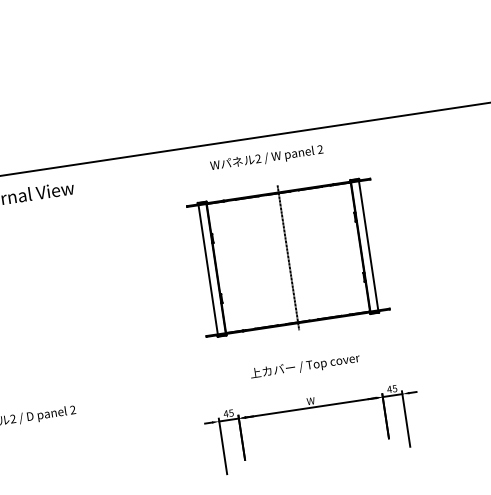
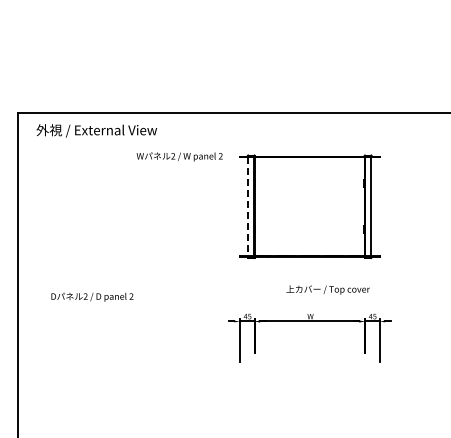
text: (266, 157) -> (179, 156), moved
line: (288, 257) -> (309, 206), removed
line: (208, 270) -> (248, 207), solid -> dashed
text: (304, 366) -> (327, 289), moved

